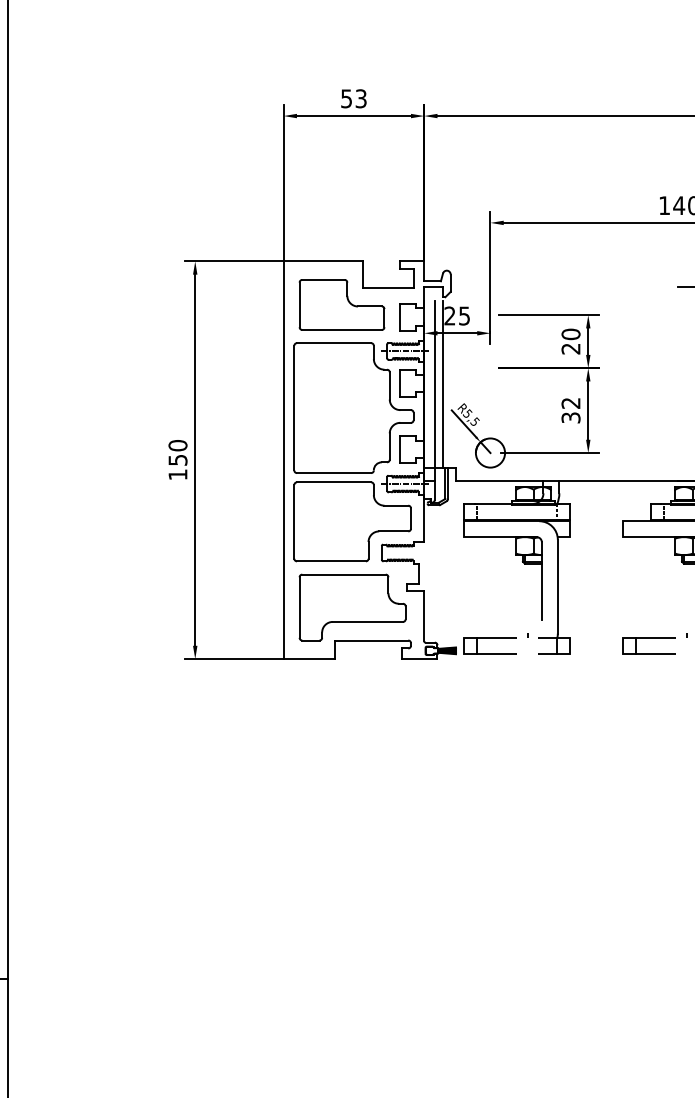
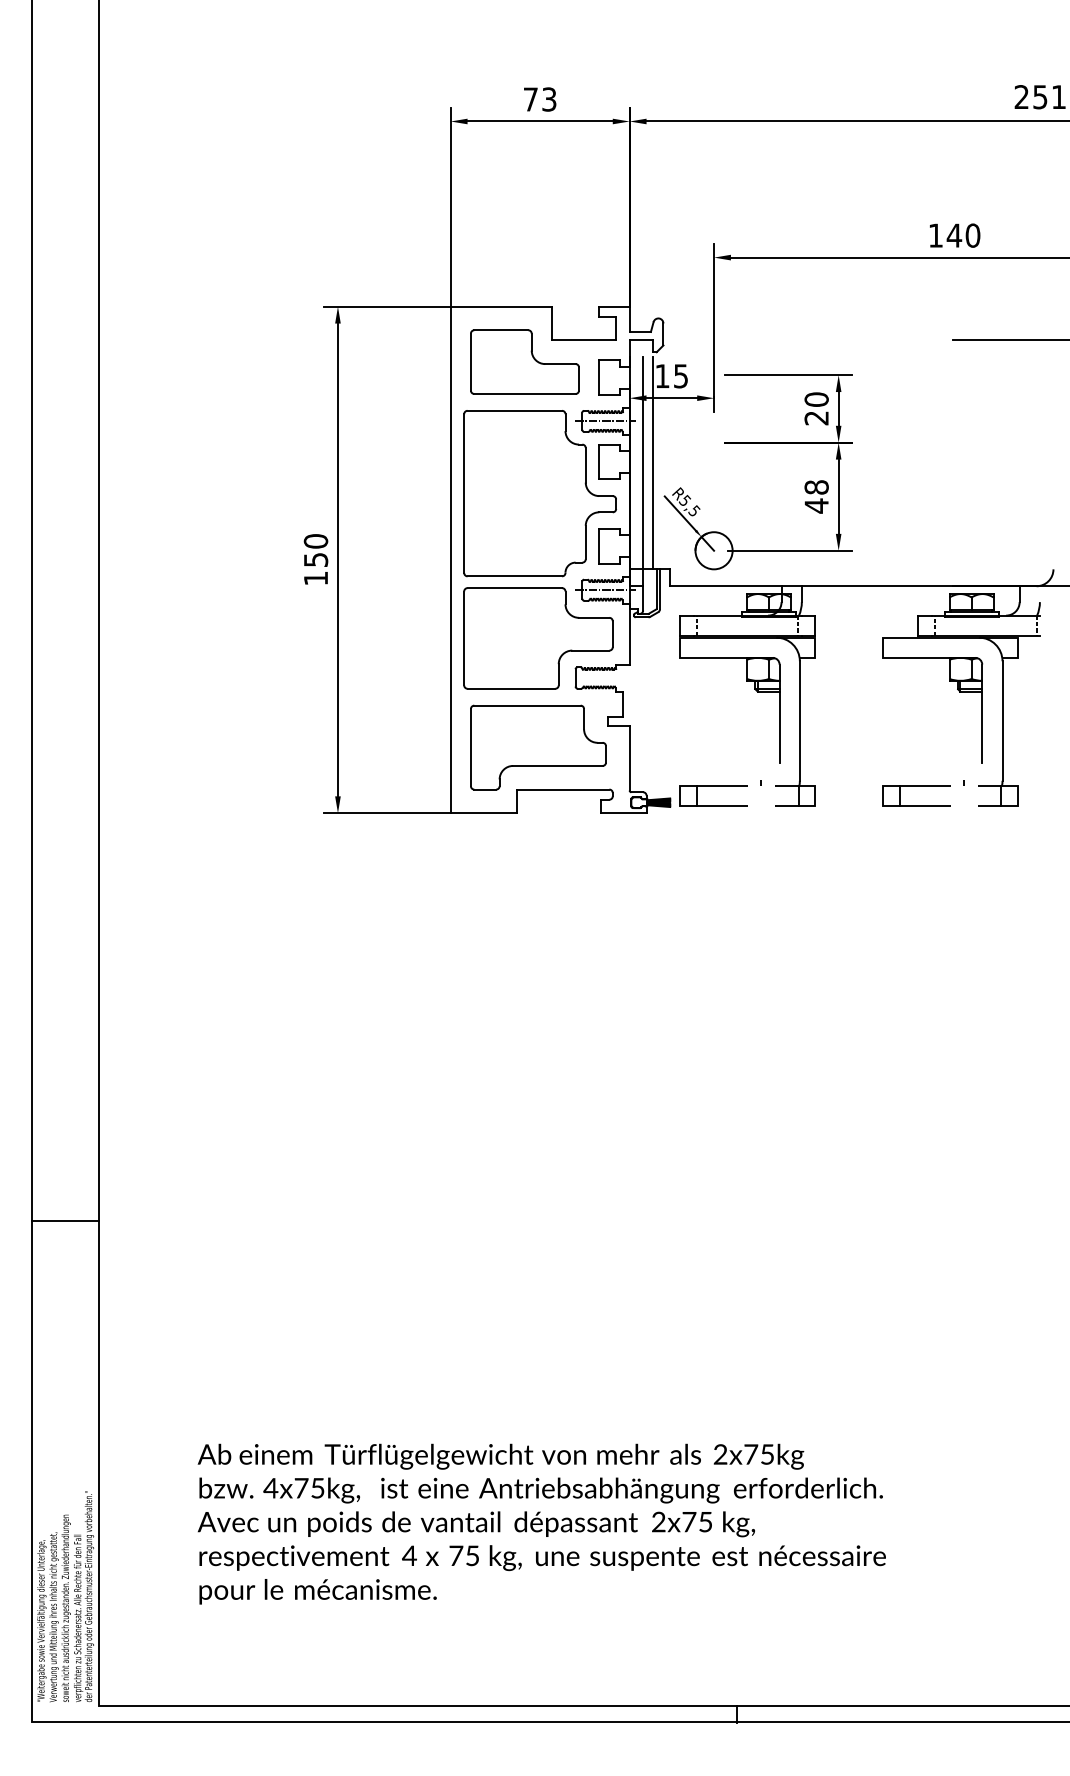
text: (346, 98) -> (530, 99), 53 -> 73
text: (450, 315) -> (662, 375), 25 -> 15
text: (570, 410) -> (816, 496), 32 -> 48

